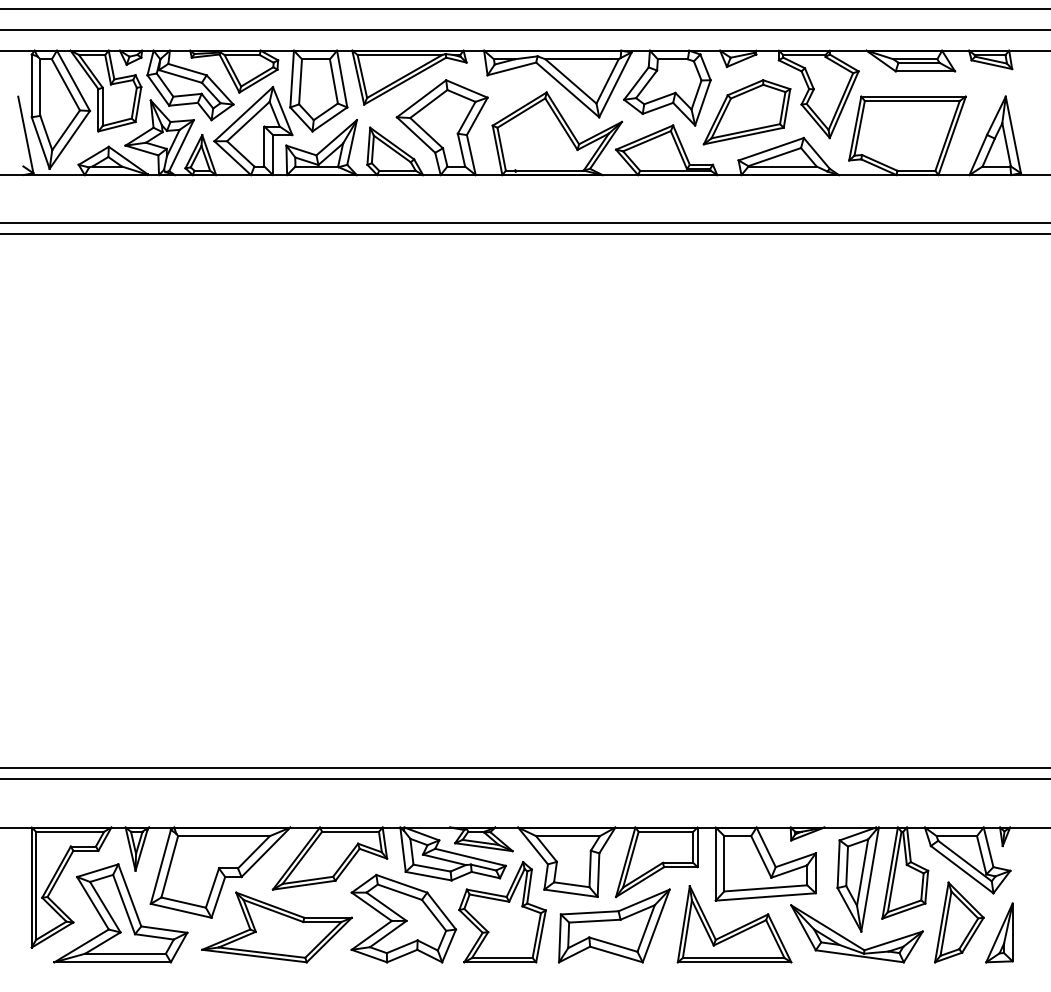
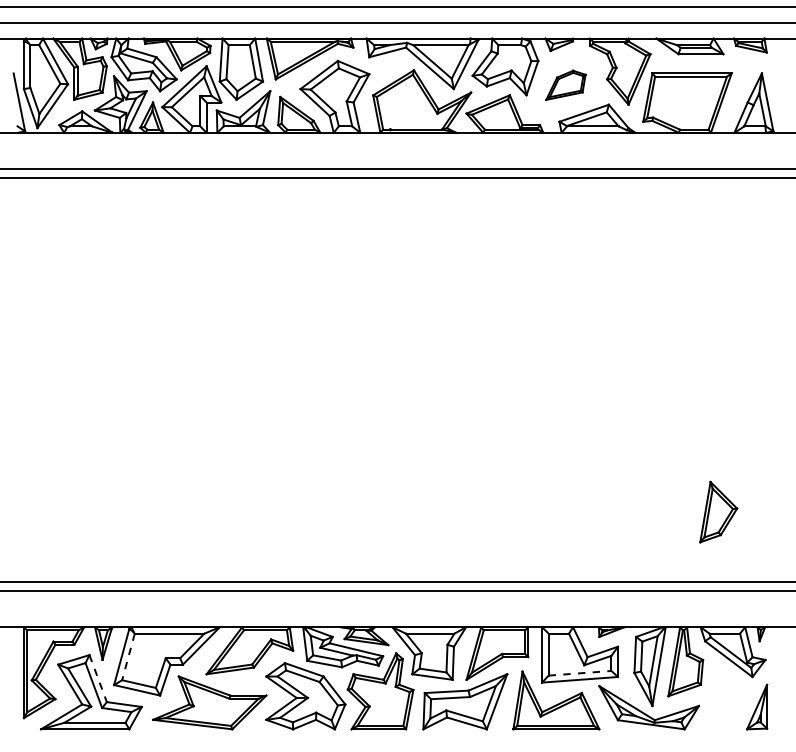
part: (746, 112) -> (565, 85), size x0.6
line: (169, 867) -> (128, 657), solid -> dashed
line: (766, 888) -> (580, 673), solid -> dashed
line: (130, 896) -> (98, 679), solid -> dashed
part: (959, 921) -> (718, 511), moved

